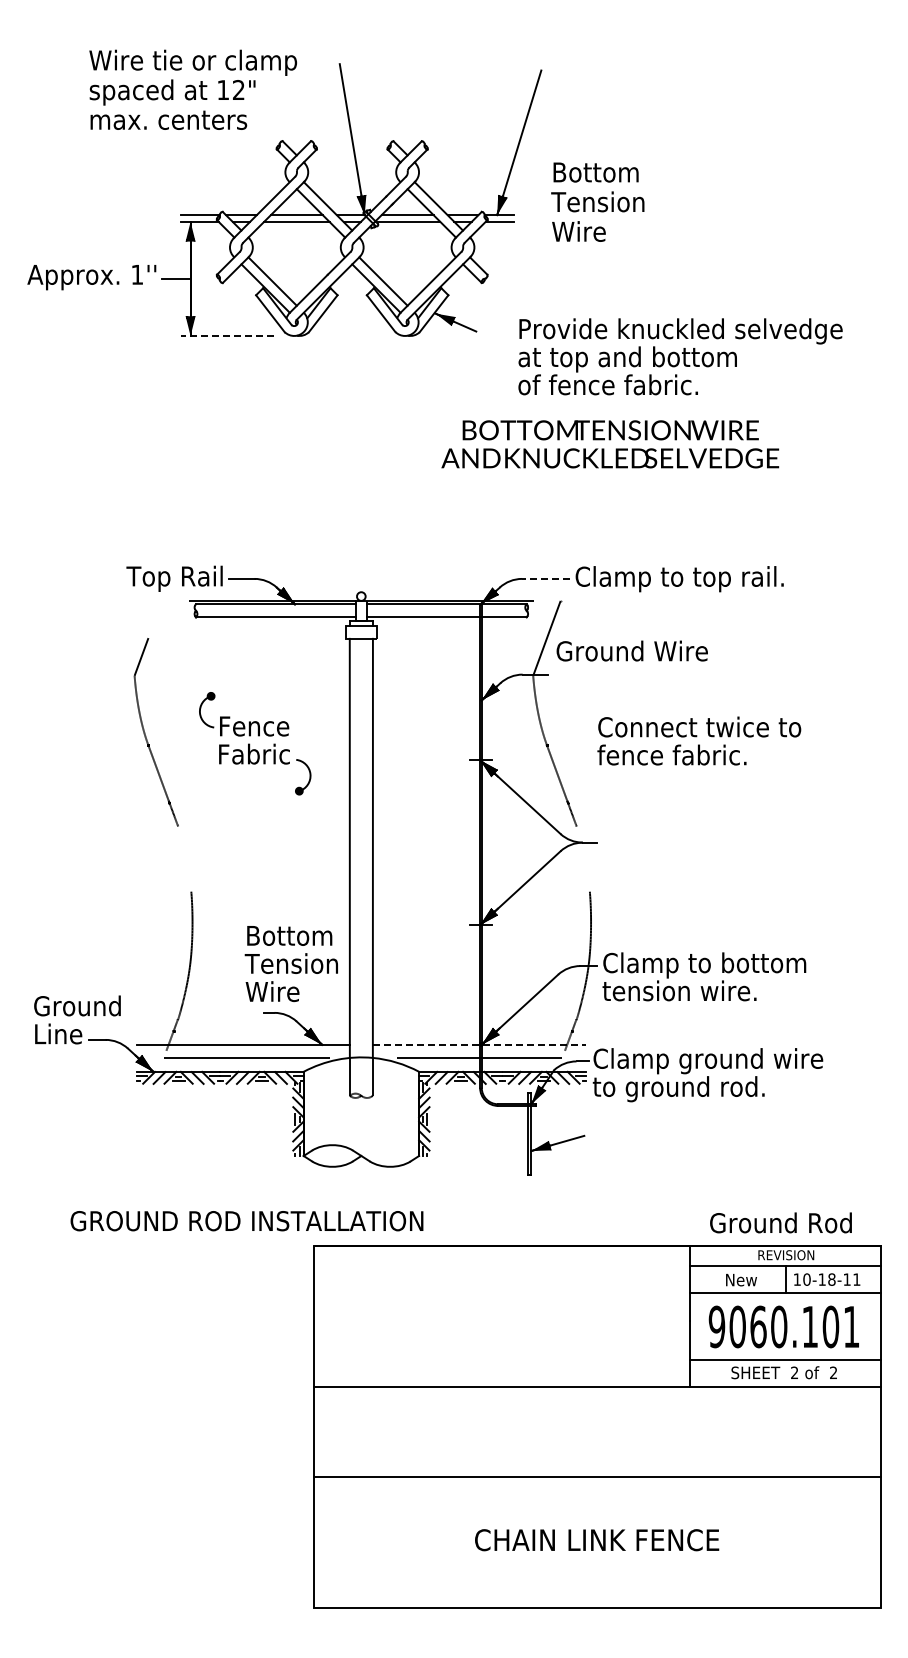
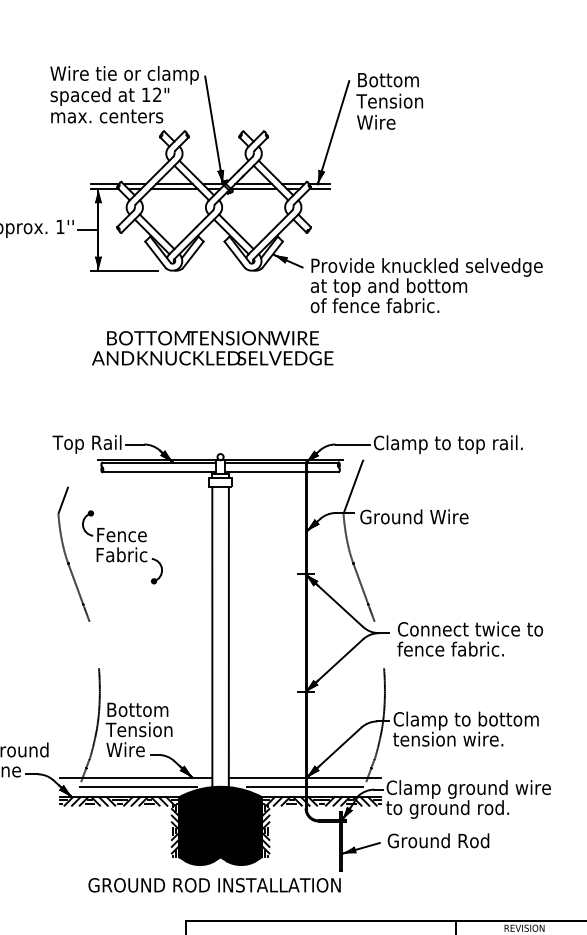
text: (192, 89) -> (124, 94), moved
text: (597, 201) -> (389, 100), moved
line: (227, 336) -> (124, 271), dashed -> solid
text: (680, 356) -> (426, 285), moved
text: (610, 444) -> (212, 348), moved
line: (545, 578) -> (352, 444), dashed -> solid
text: (631, 650) -> (413, 516), moved
text: (699, 740) -> (470, 638), moved
part: (255, 743) -> (122, 547), moved
text: (290, 964) -> (138, 730), moved
line: (479, 1044) -> (305, 777), dashed -> solid
fill: (361, 1111) -> (220, 825), added
text: (246, 1221) -> (214, 885), moved
text: (780, 1222) -> (438, 840), moved

